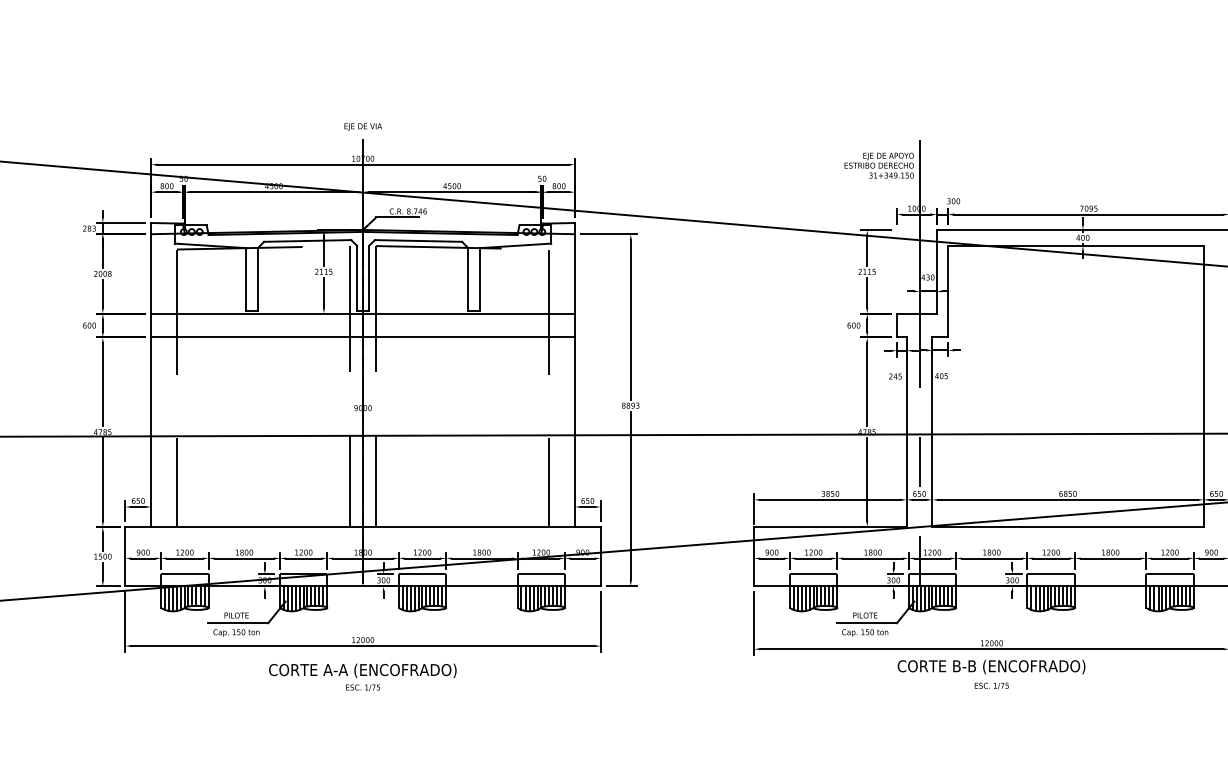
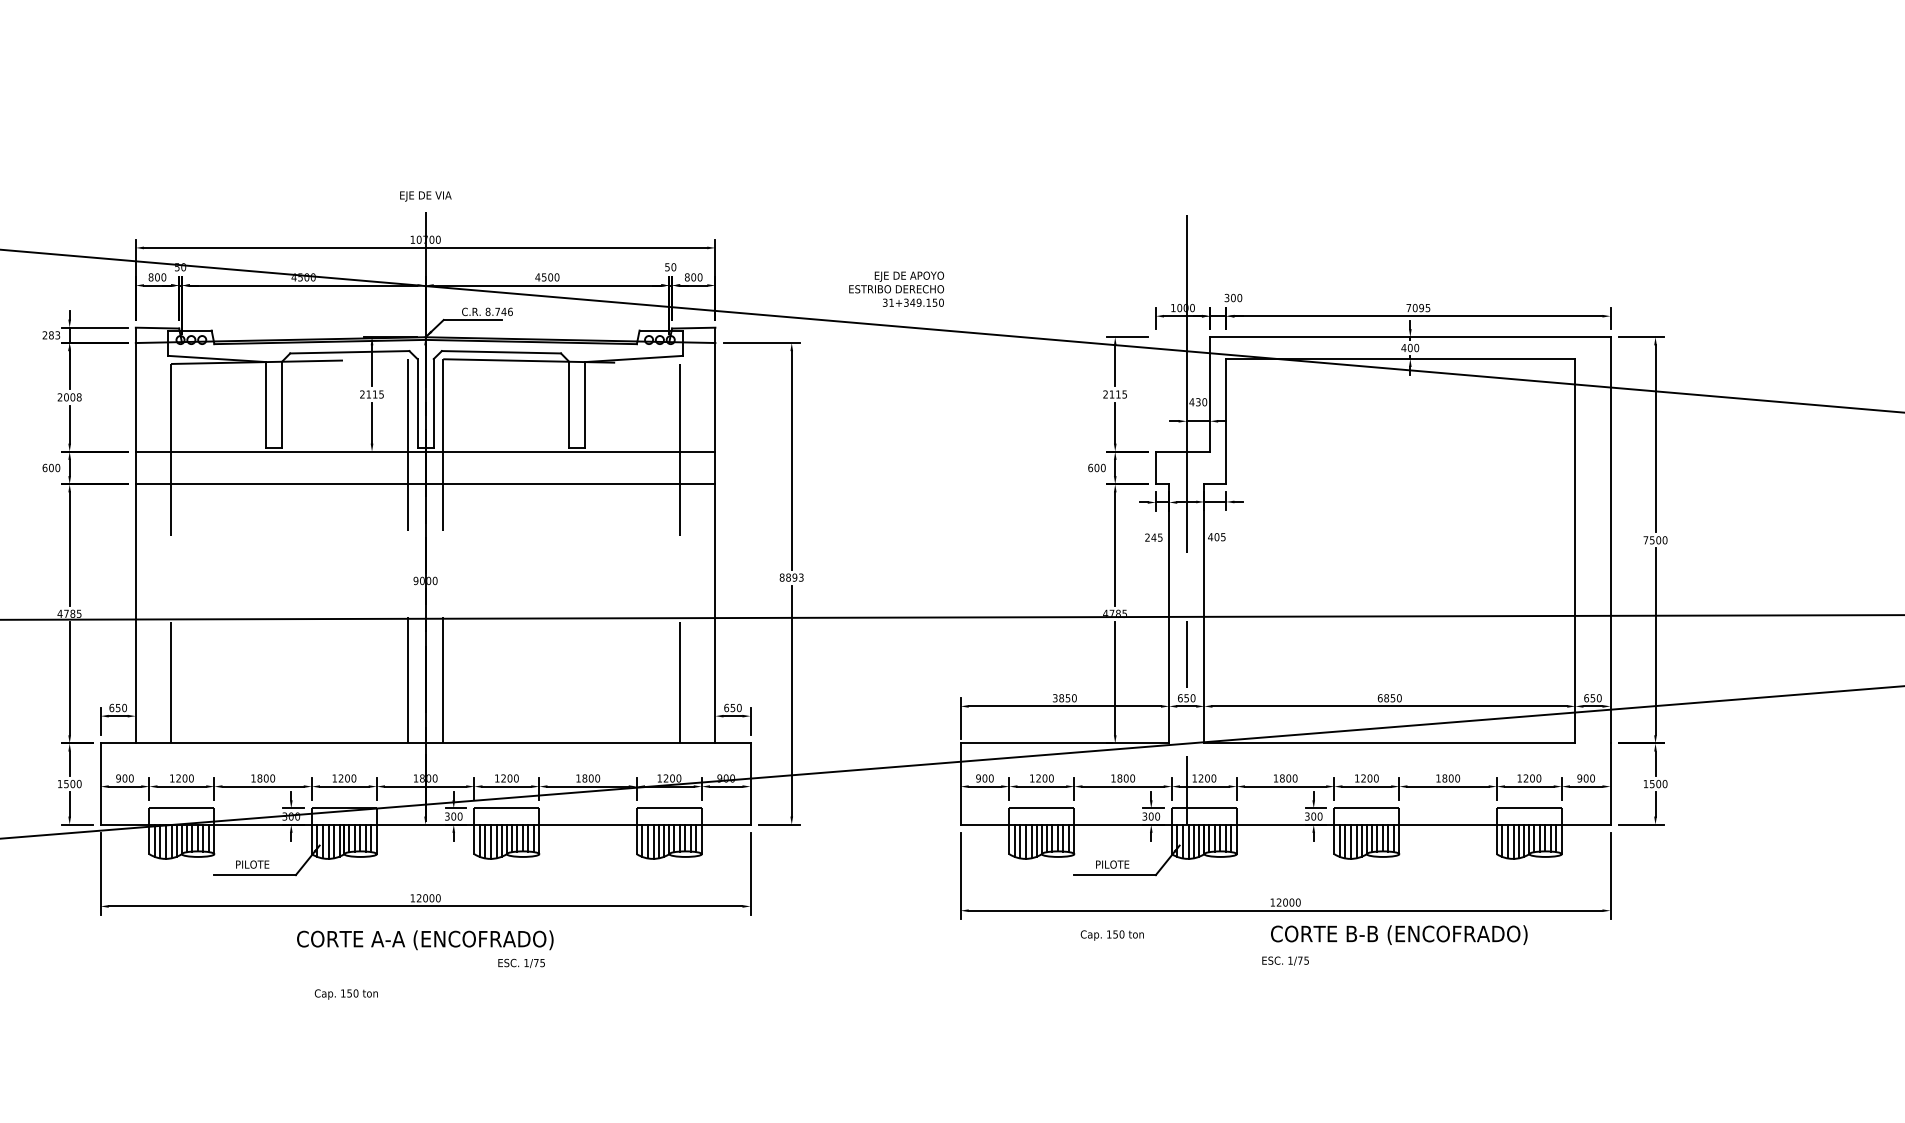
text: (879, 165) -> (896, 288), moved
text: (235, 633) -> (345, 994), moved
text: (864, 633) -> (1111, 935), moved
text: (991, 666) -> (1399, 934), moved
text: (362, 687) -> (521, 962), moved

